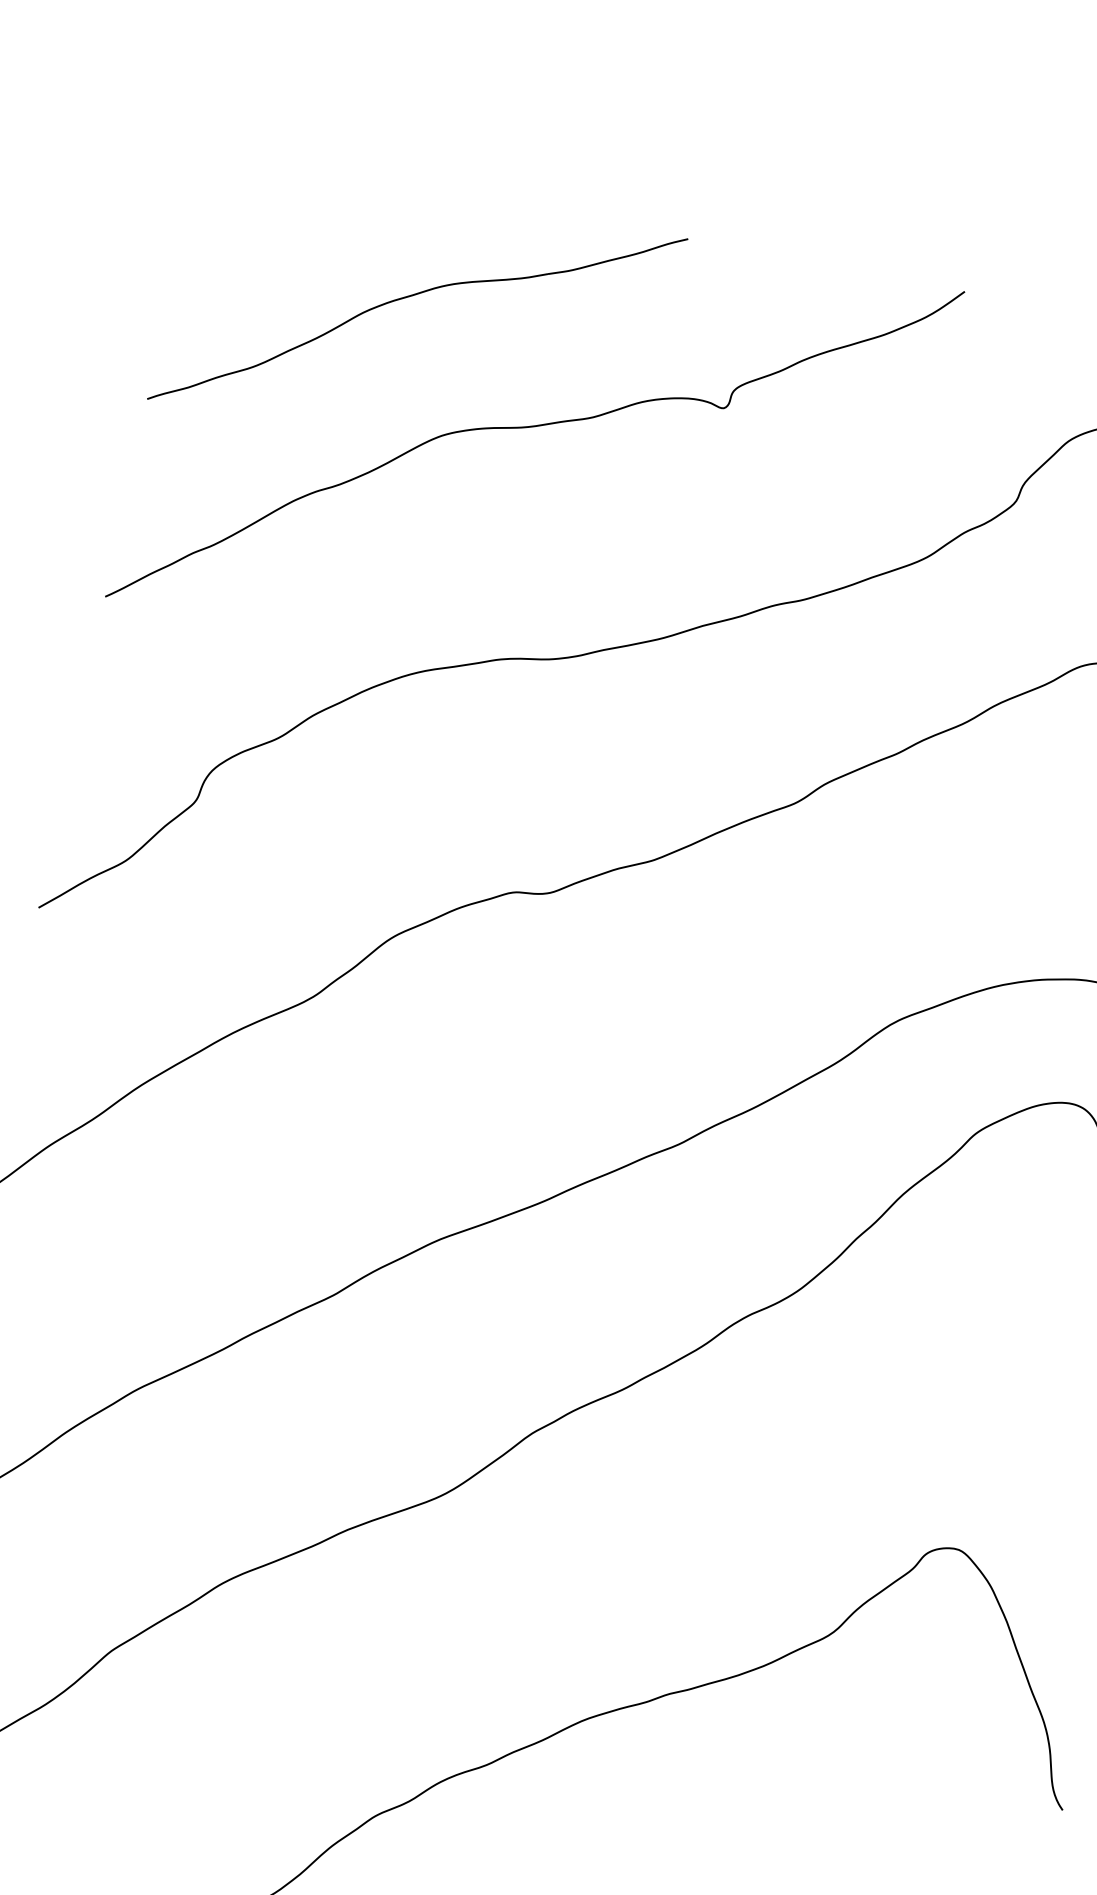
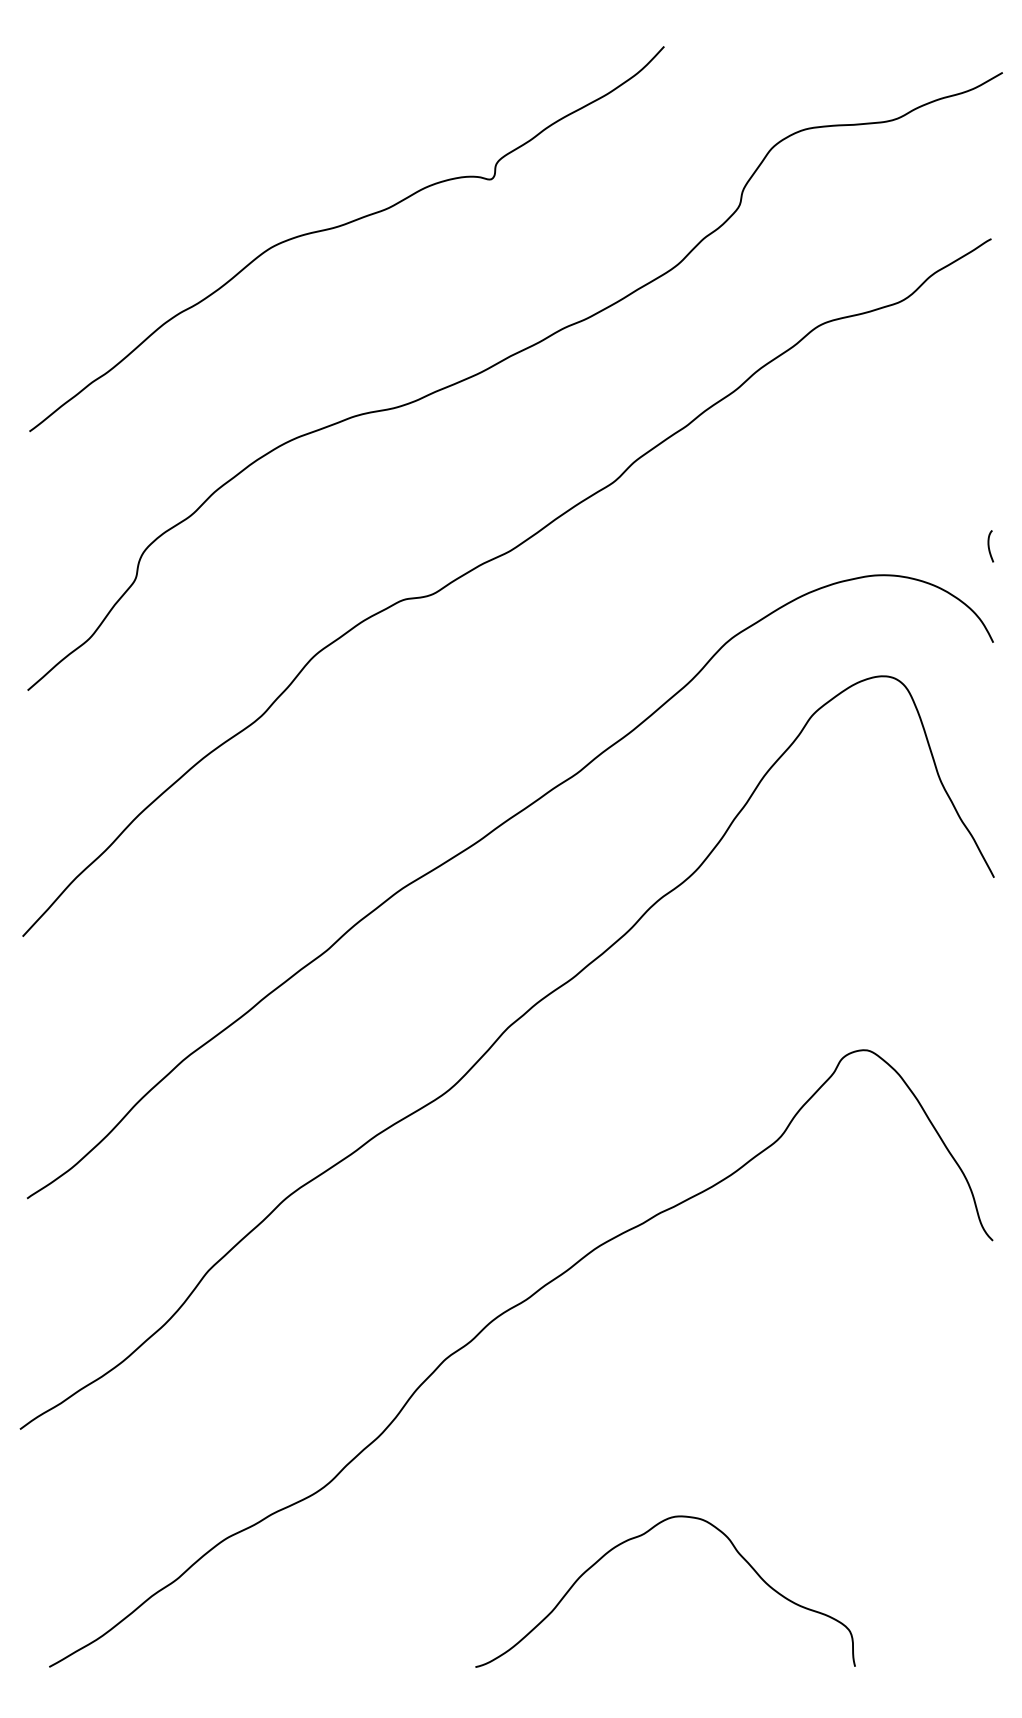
part: (410, 297) -> (223, 142), removed

